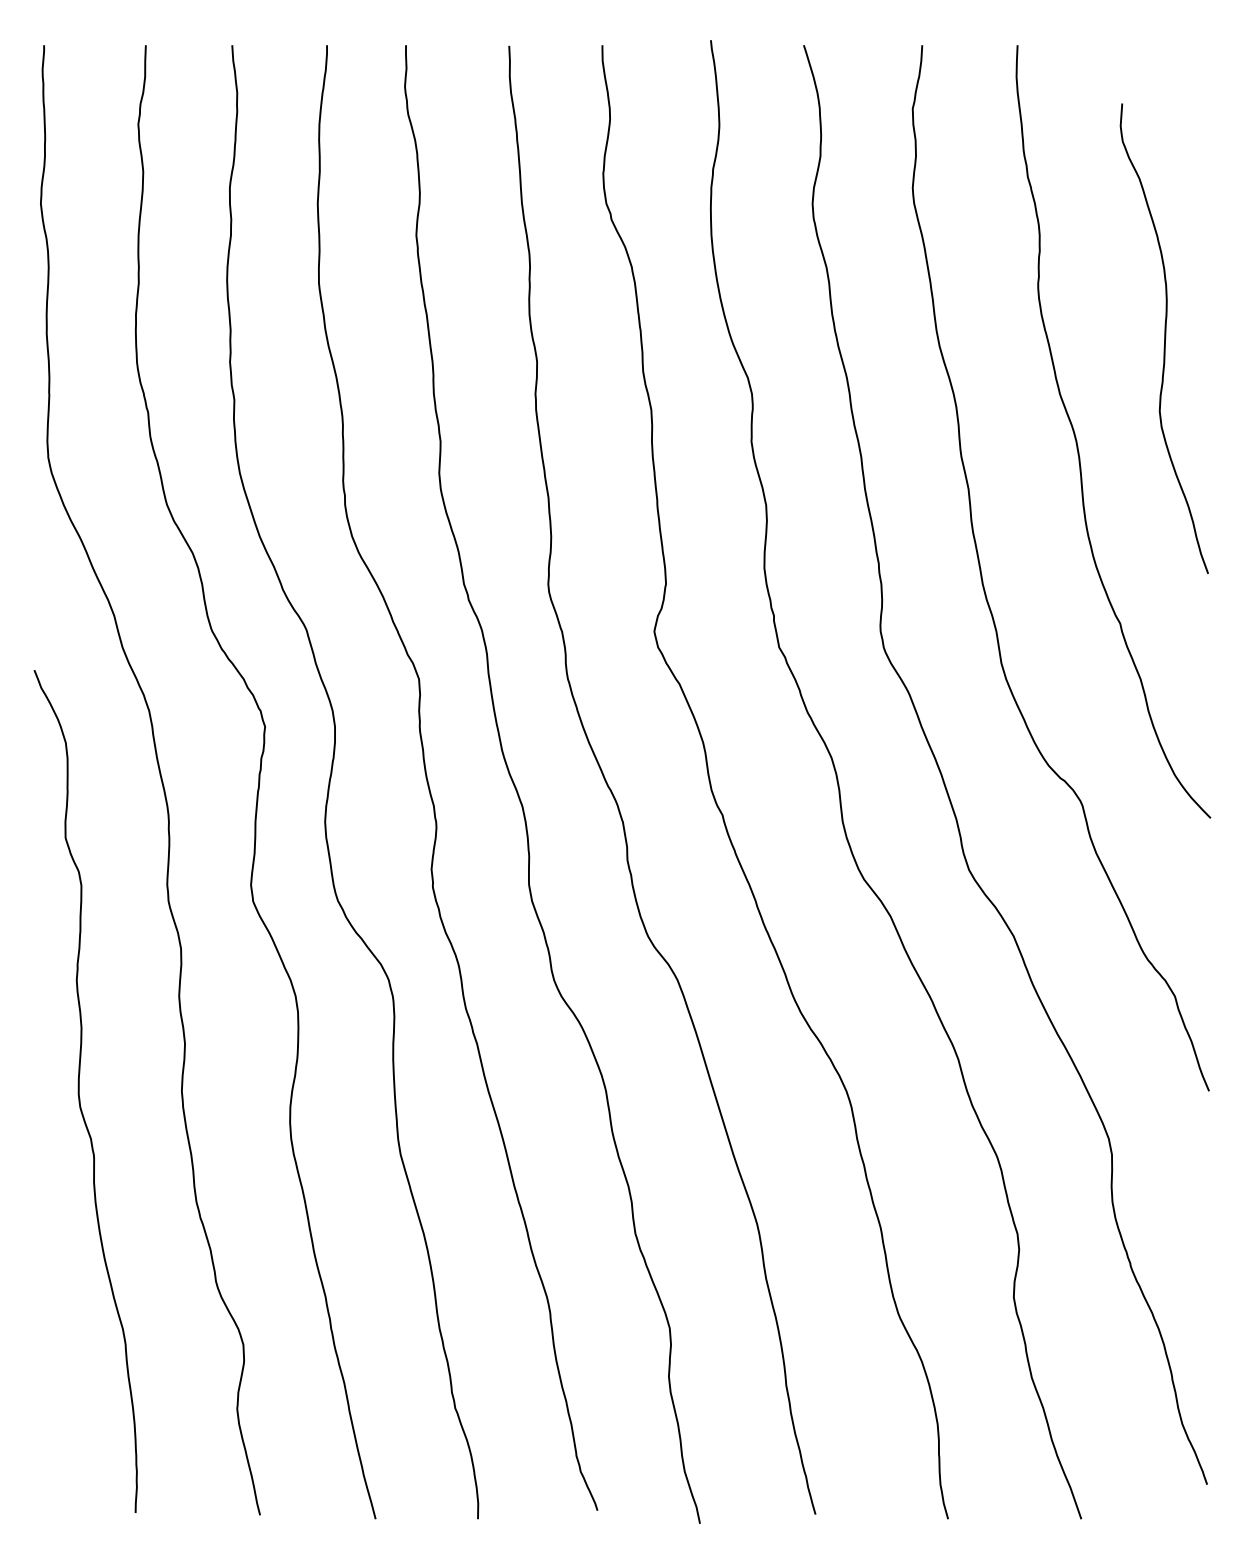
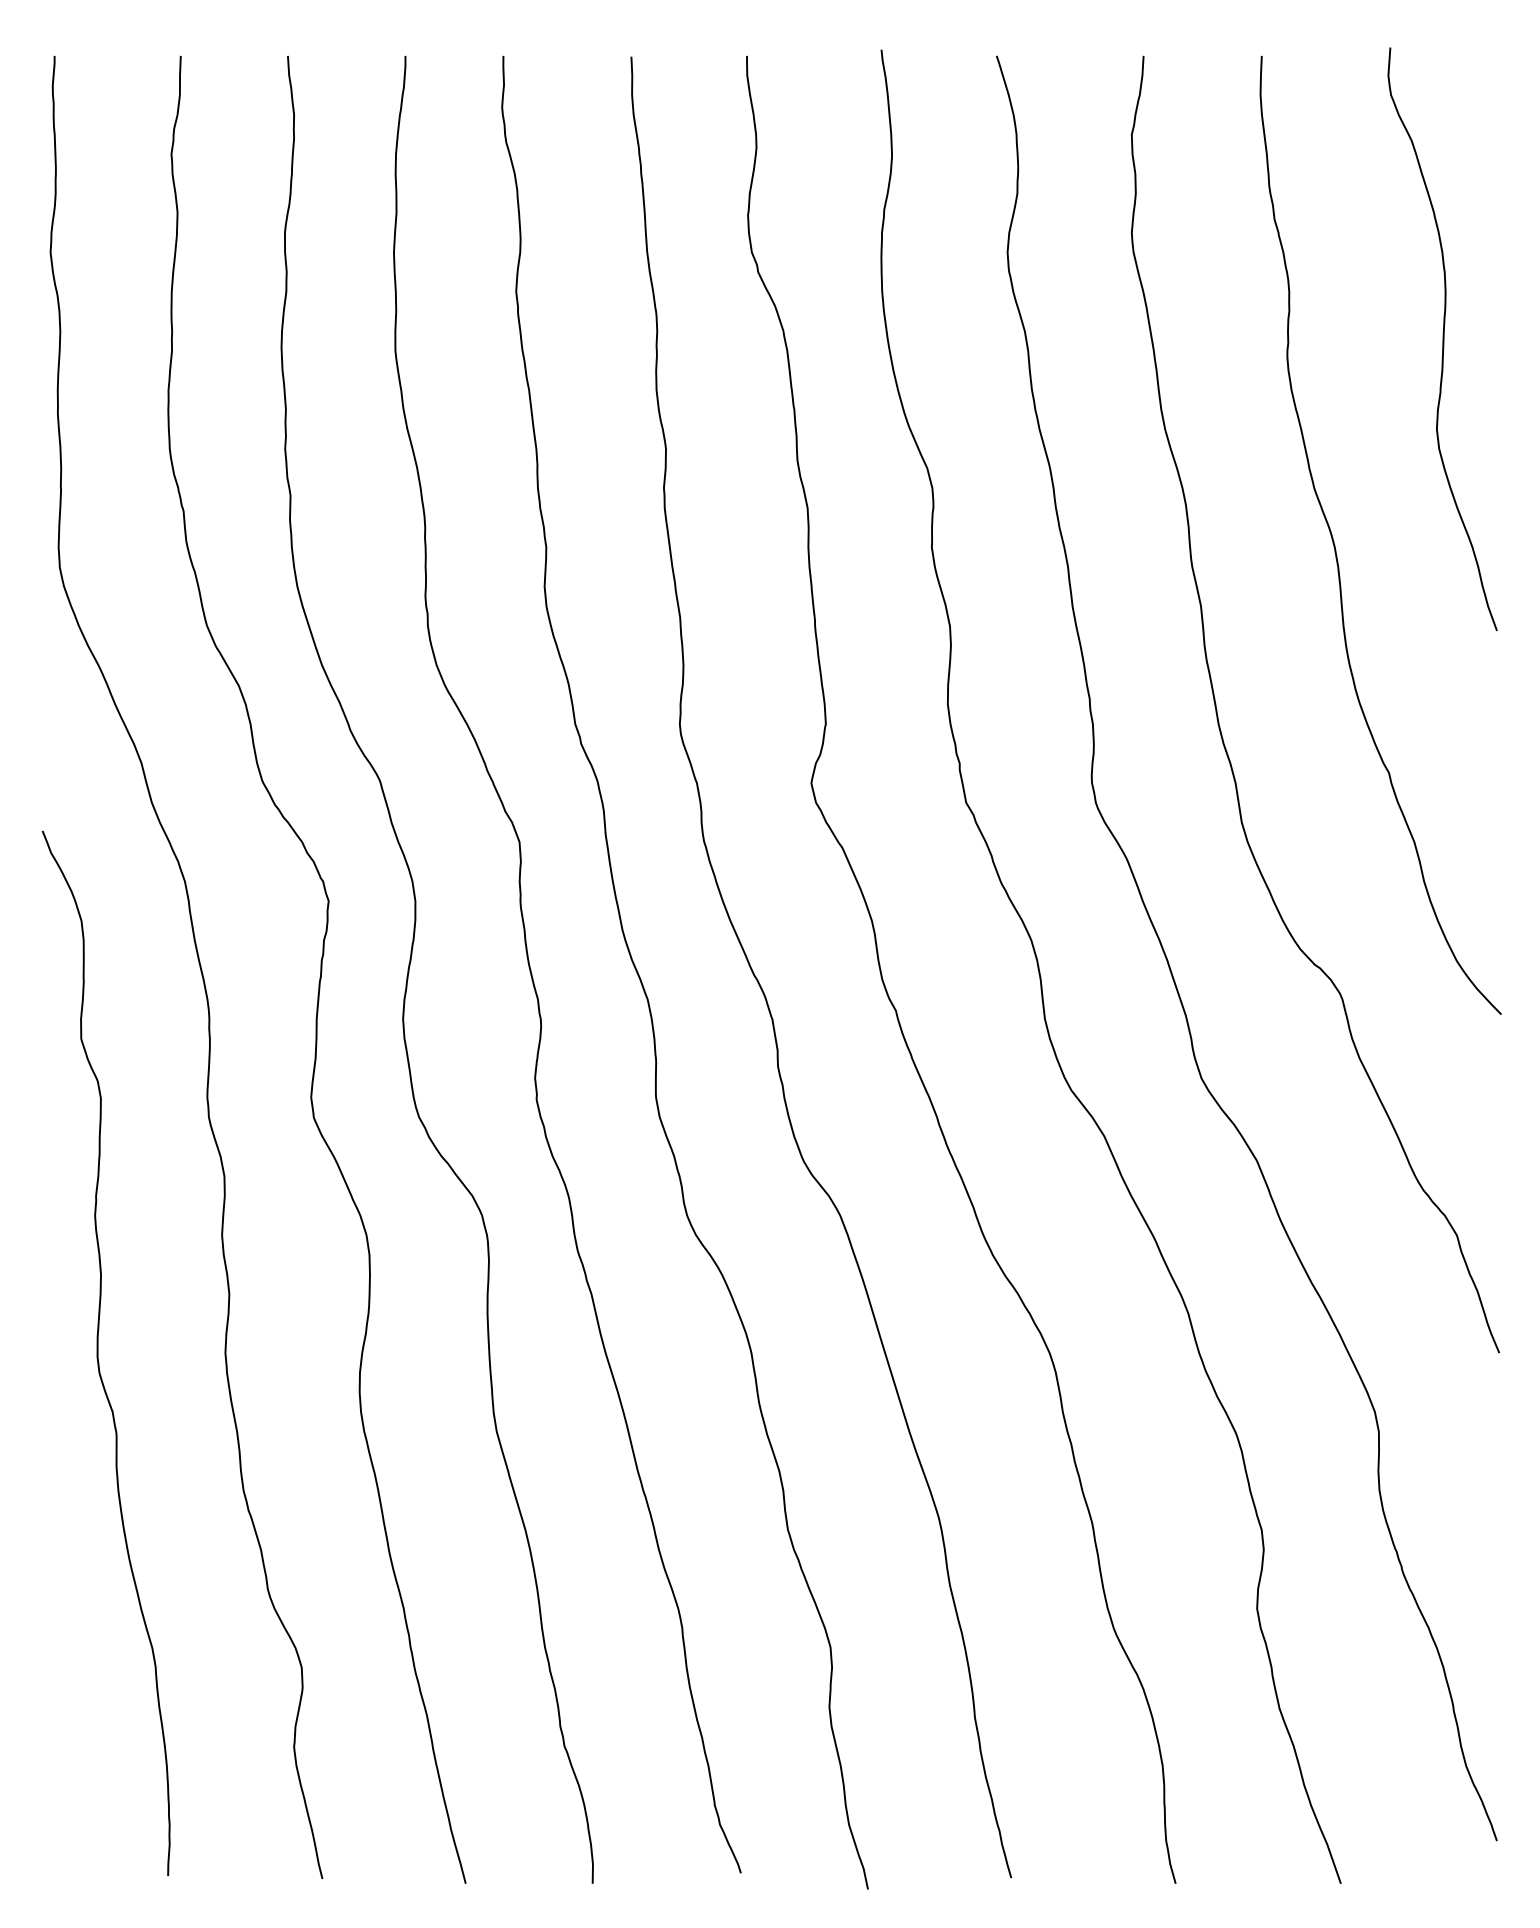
curve: (1164, 338) -> (1442, 338), moved

